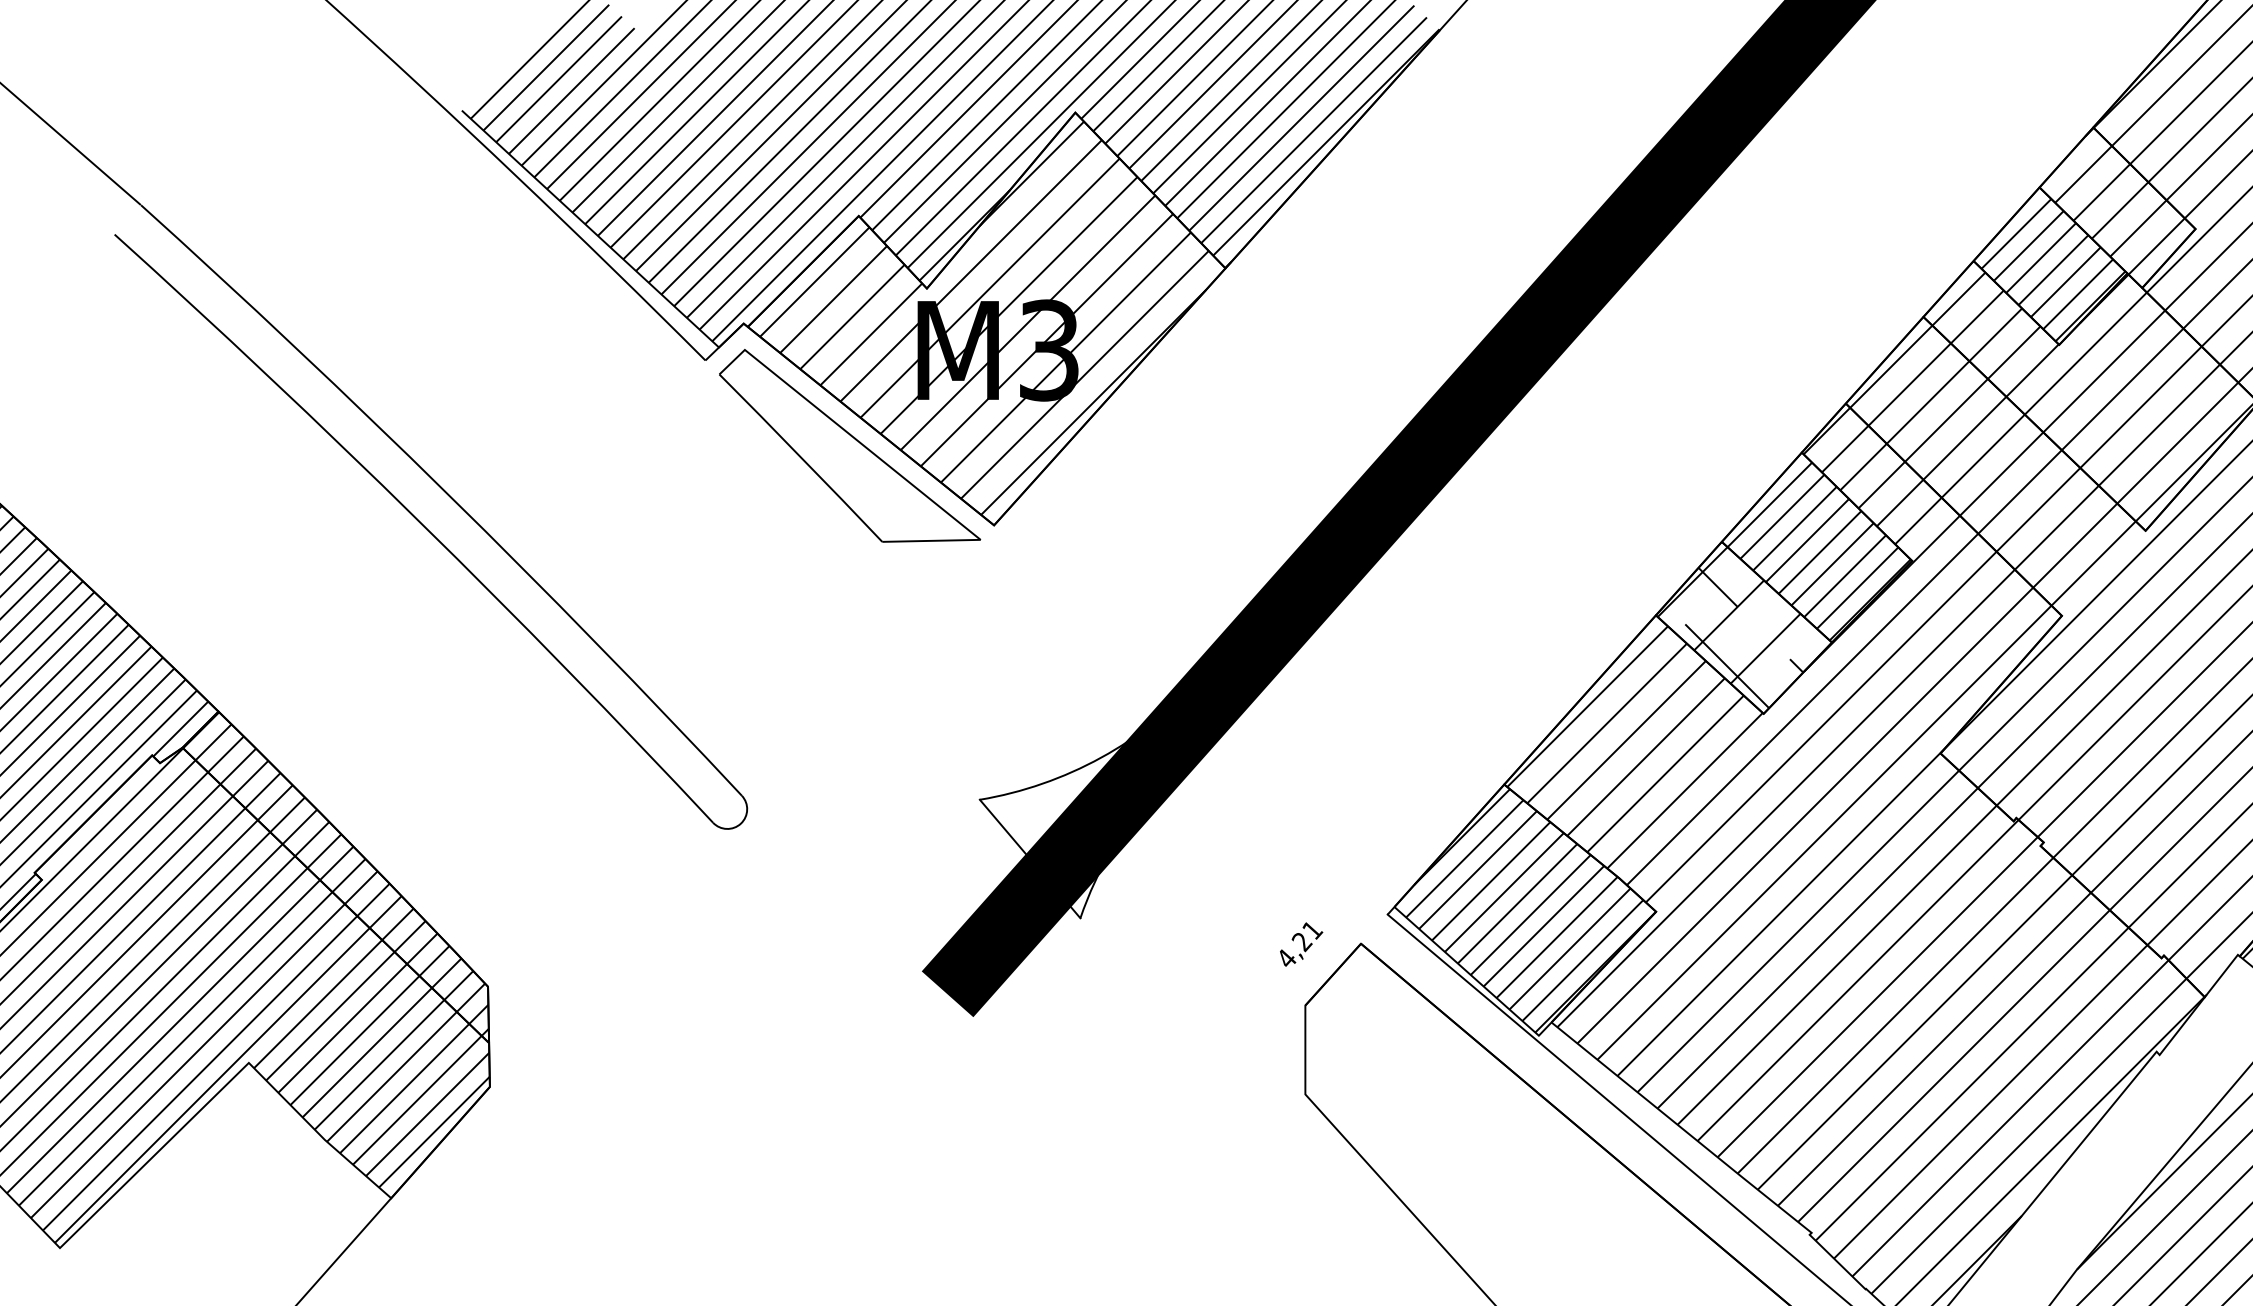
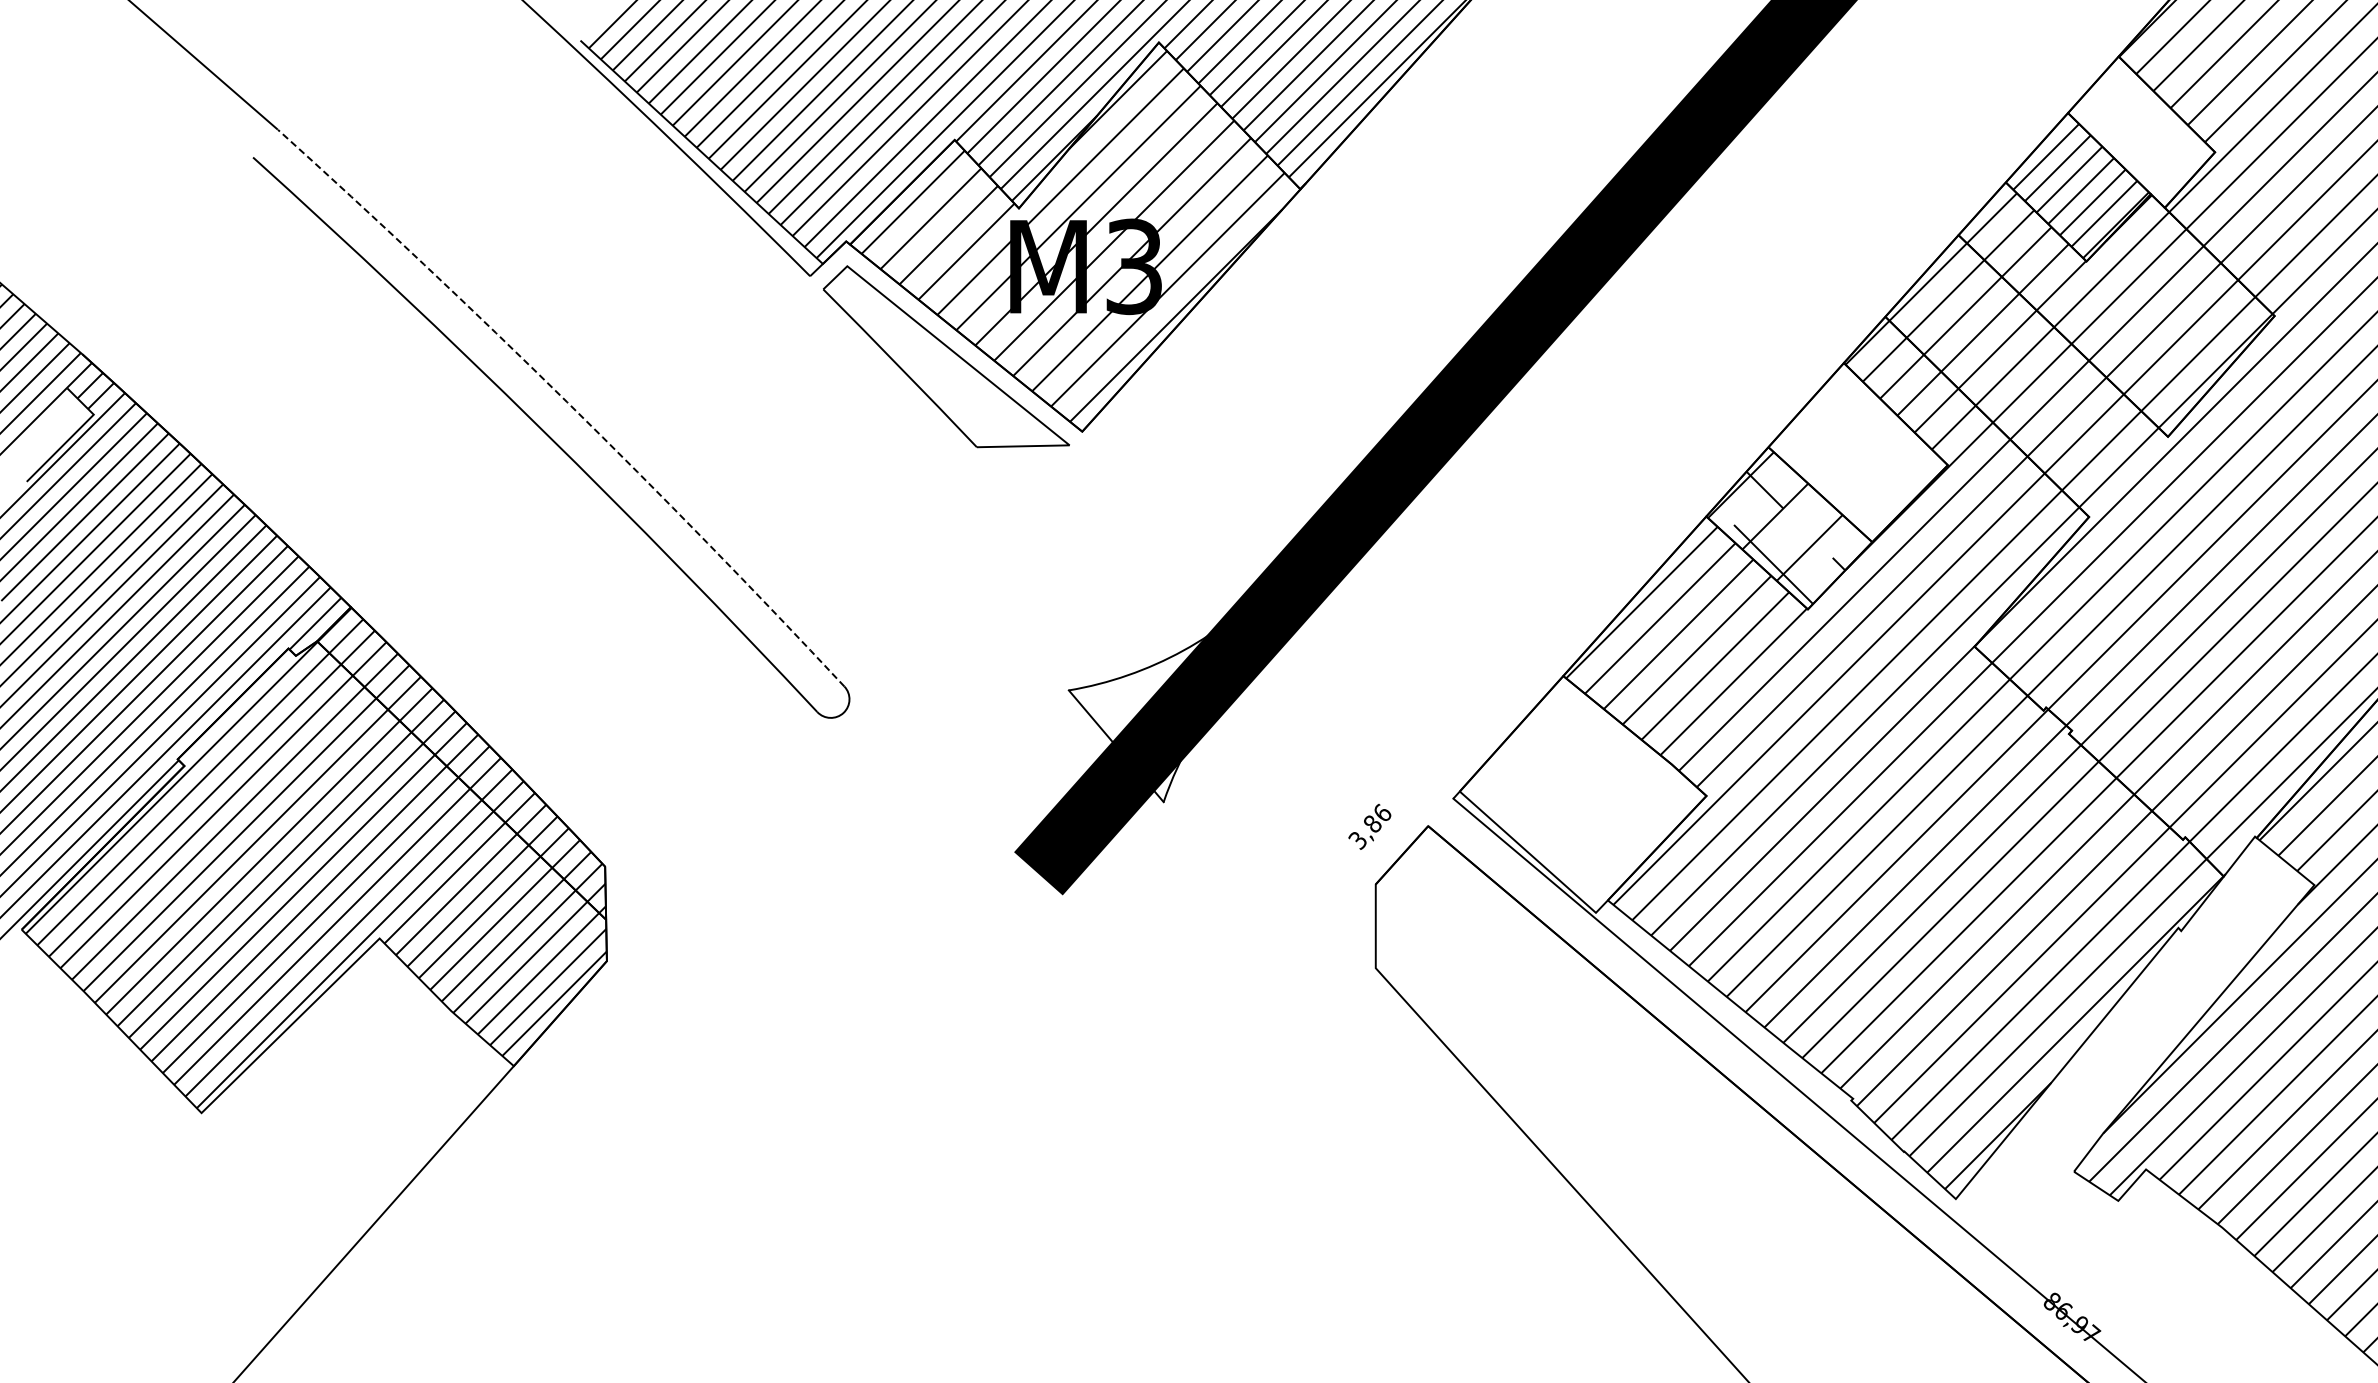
hatch: (2119, 201) -> (2143, 126), removed
arc: (448, 494) -> (567, 402), solid -> dashed
hatch: (1818, 551) -> (1859, 456), removed
hatch: (1530, 910) -> (1588, 794), removed
text: (1299, 944) -> (1370, 826), 4,21 -> 3,86

